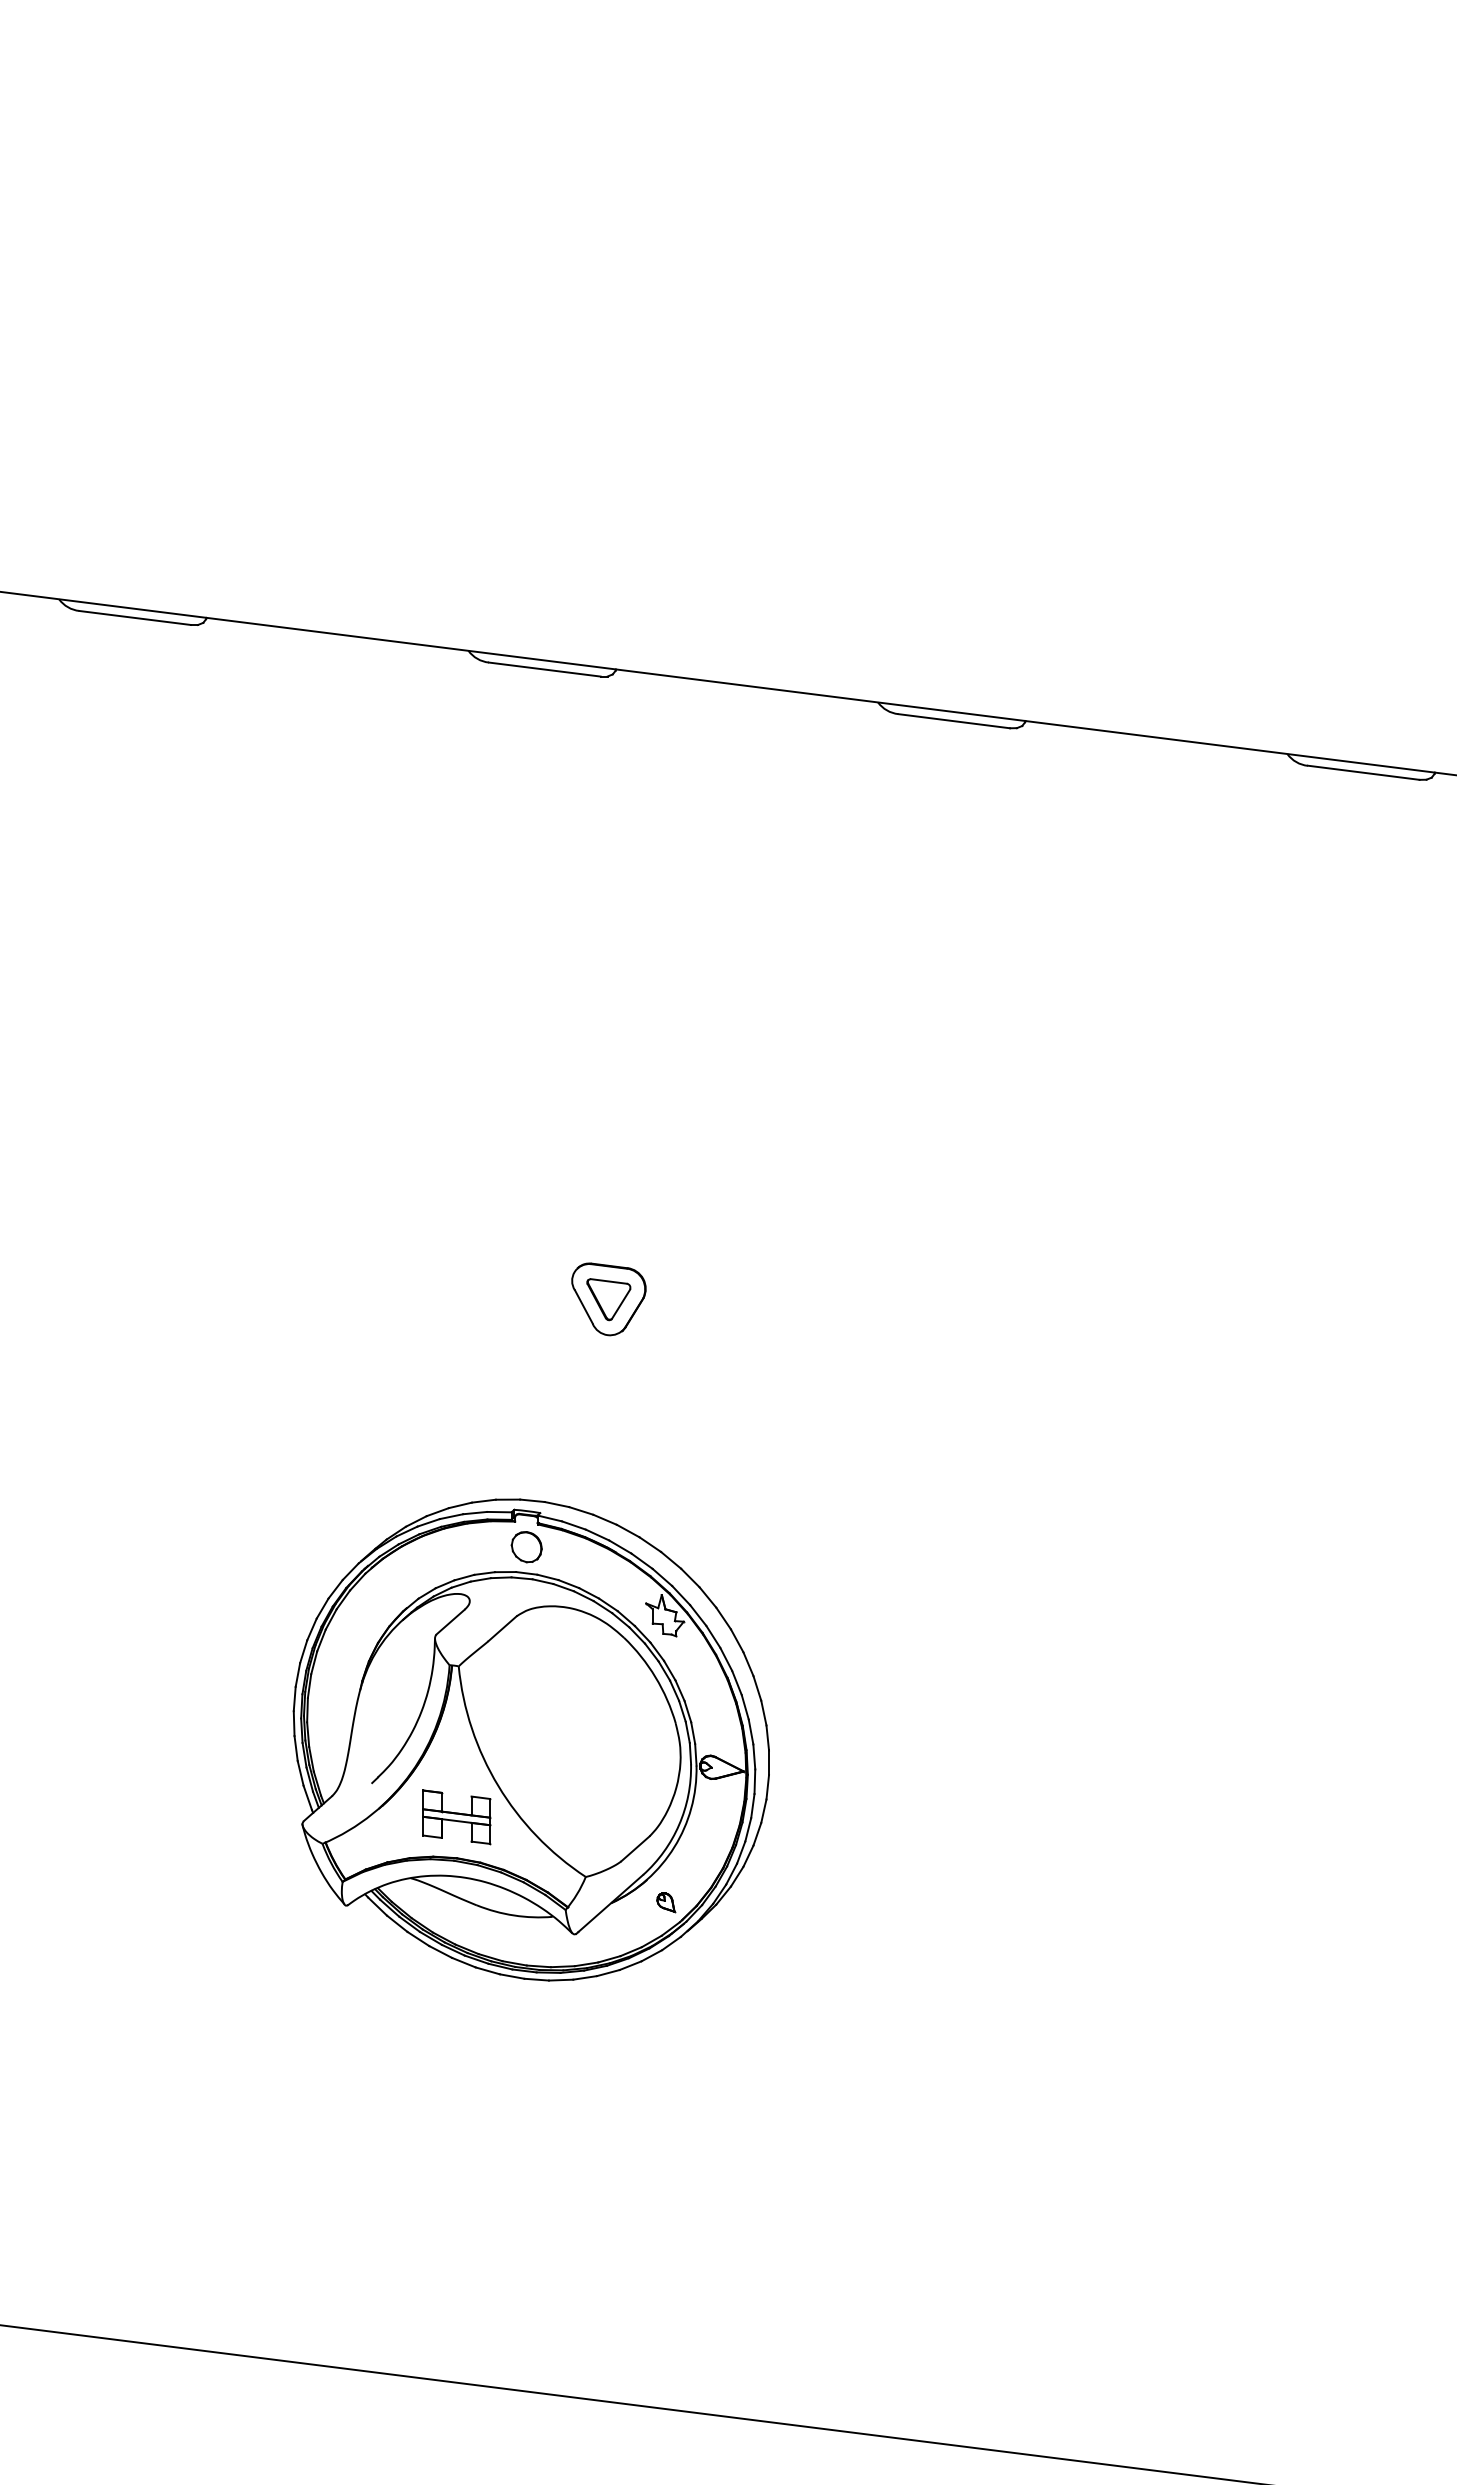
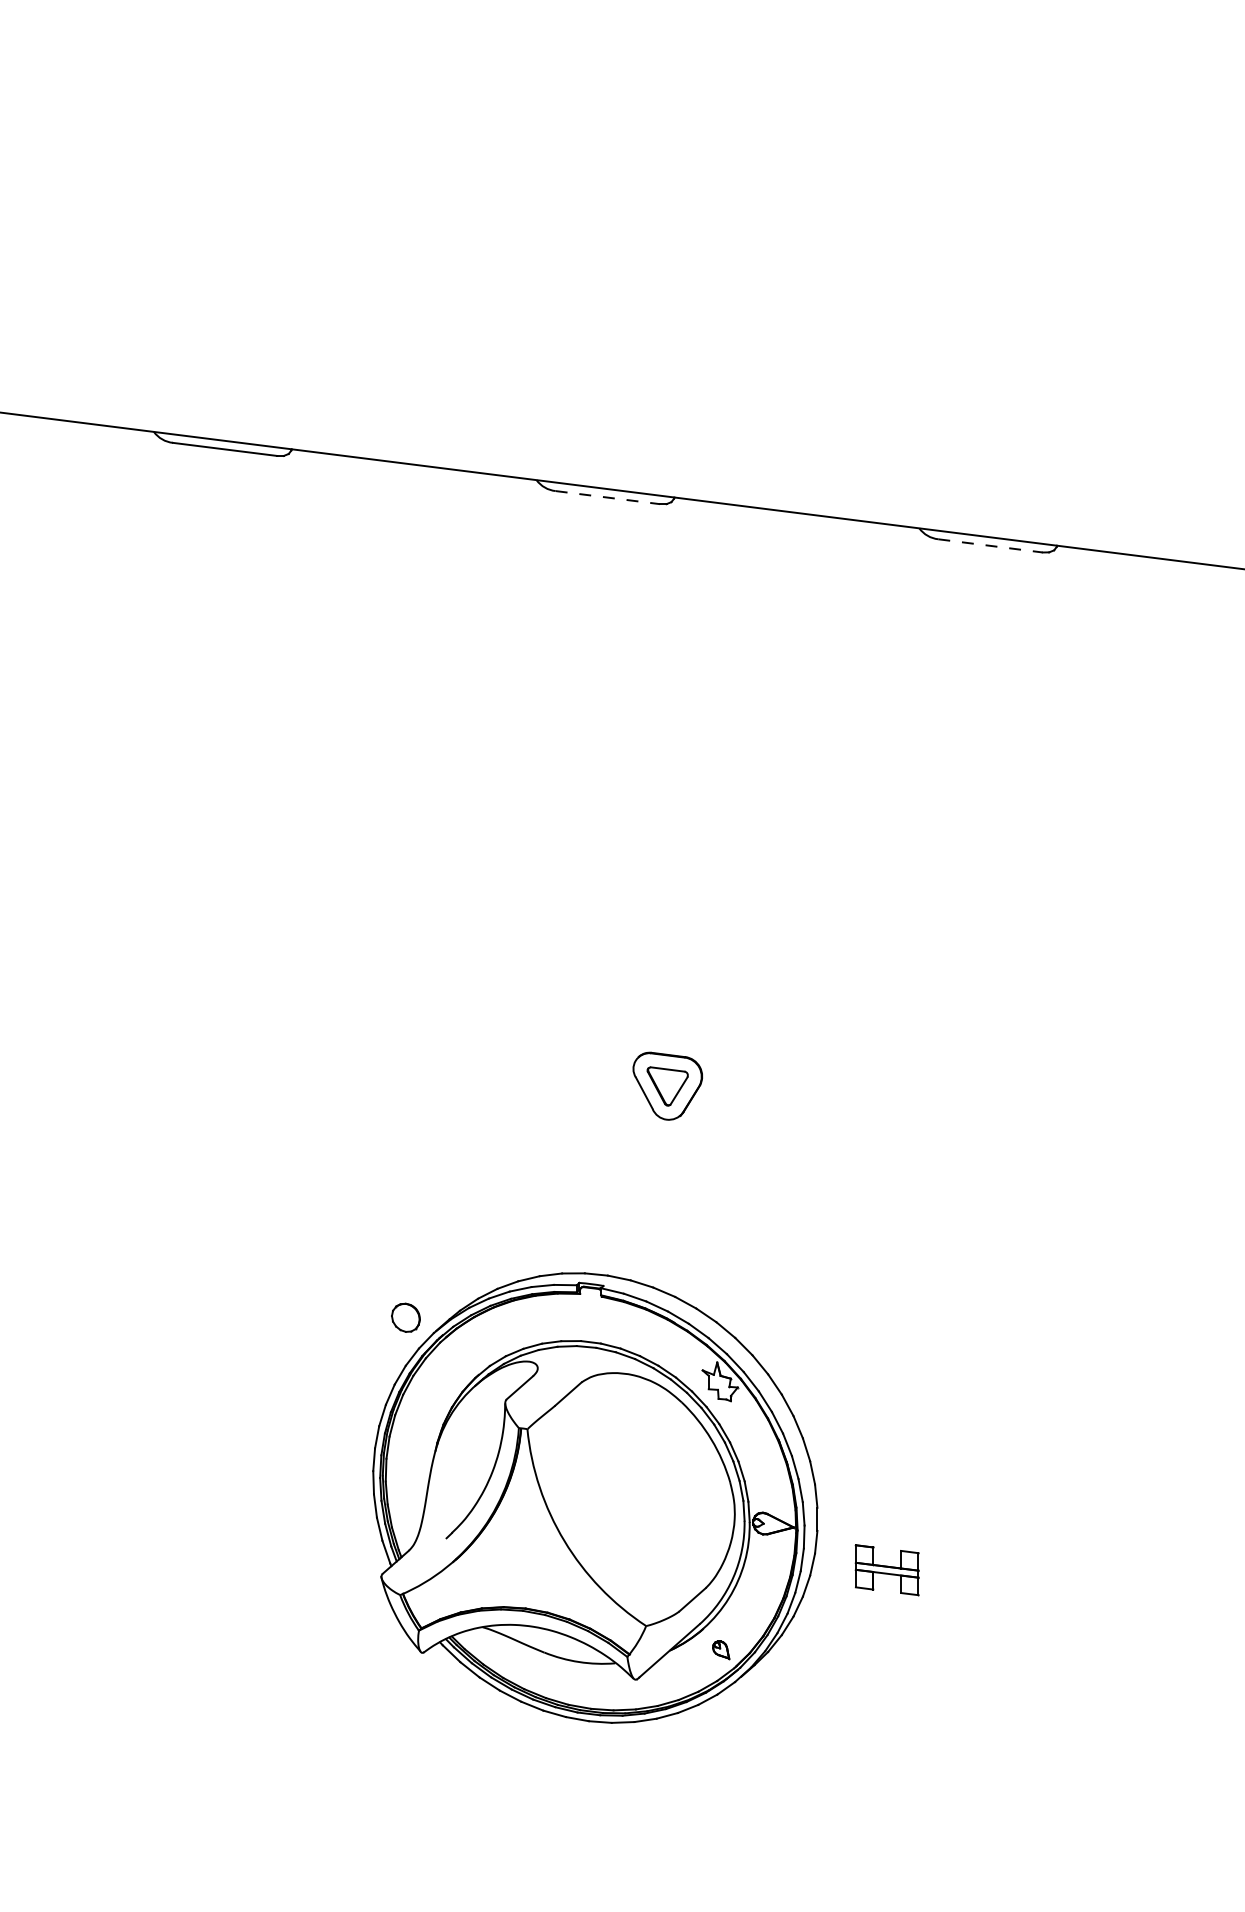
line: (545, 669) -> (608, 497), solid -> dashed
line: (954, 721) -> (990, 546), solid -> dashed
part: (526, 1547) -> (405, 1318), moved
part: (456, 1817) -> (887, 1570), moved

